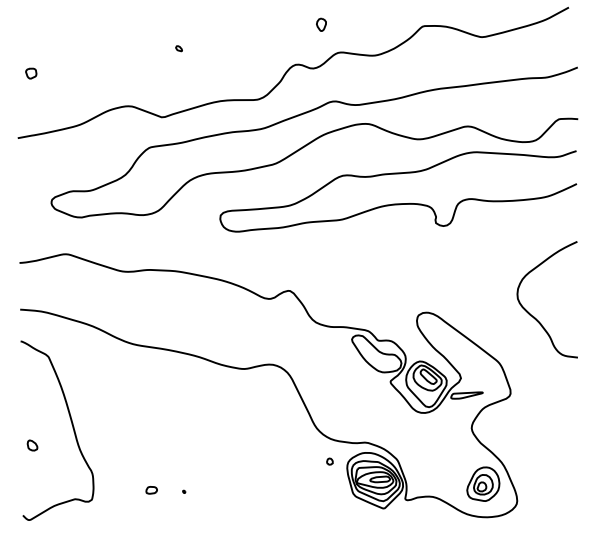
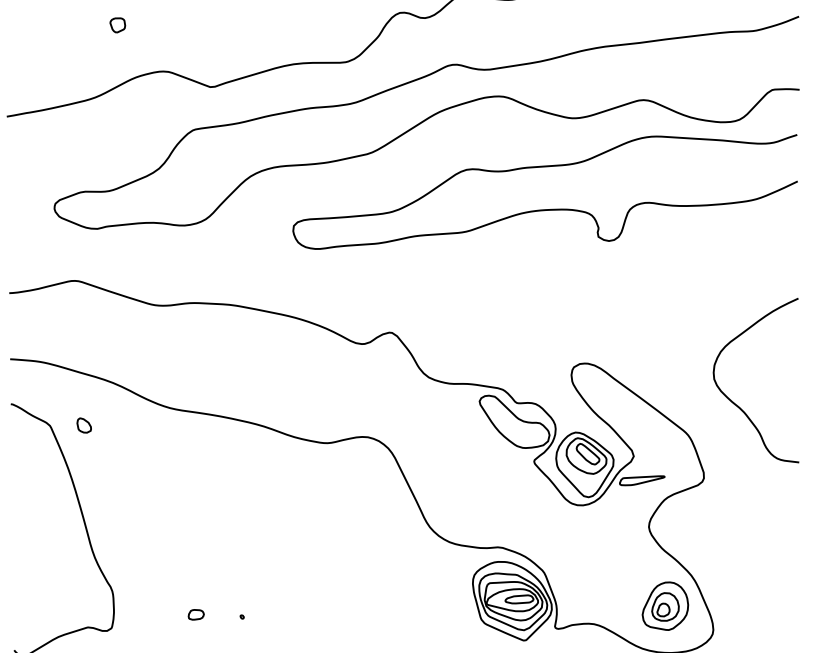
part: (31, 73) -> (118, 25), moved
curve: (534, 316) -> (737, 404), moved
part: (32, 445) -> (84, 425), moved
part: (329, 461) -> (447, 574), removed

